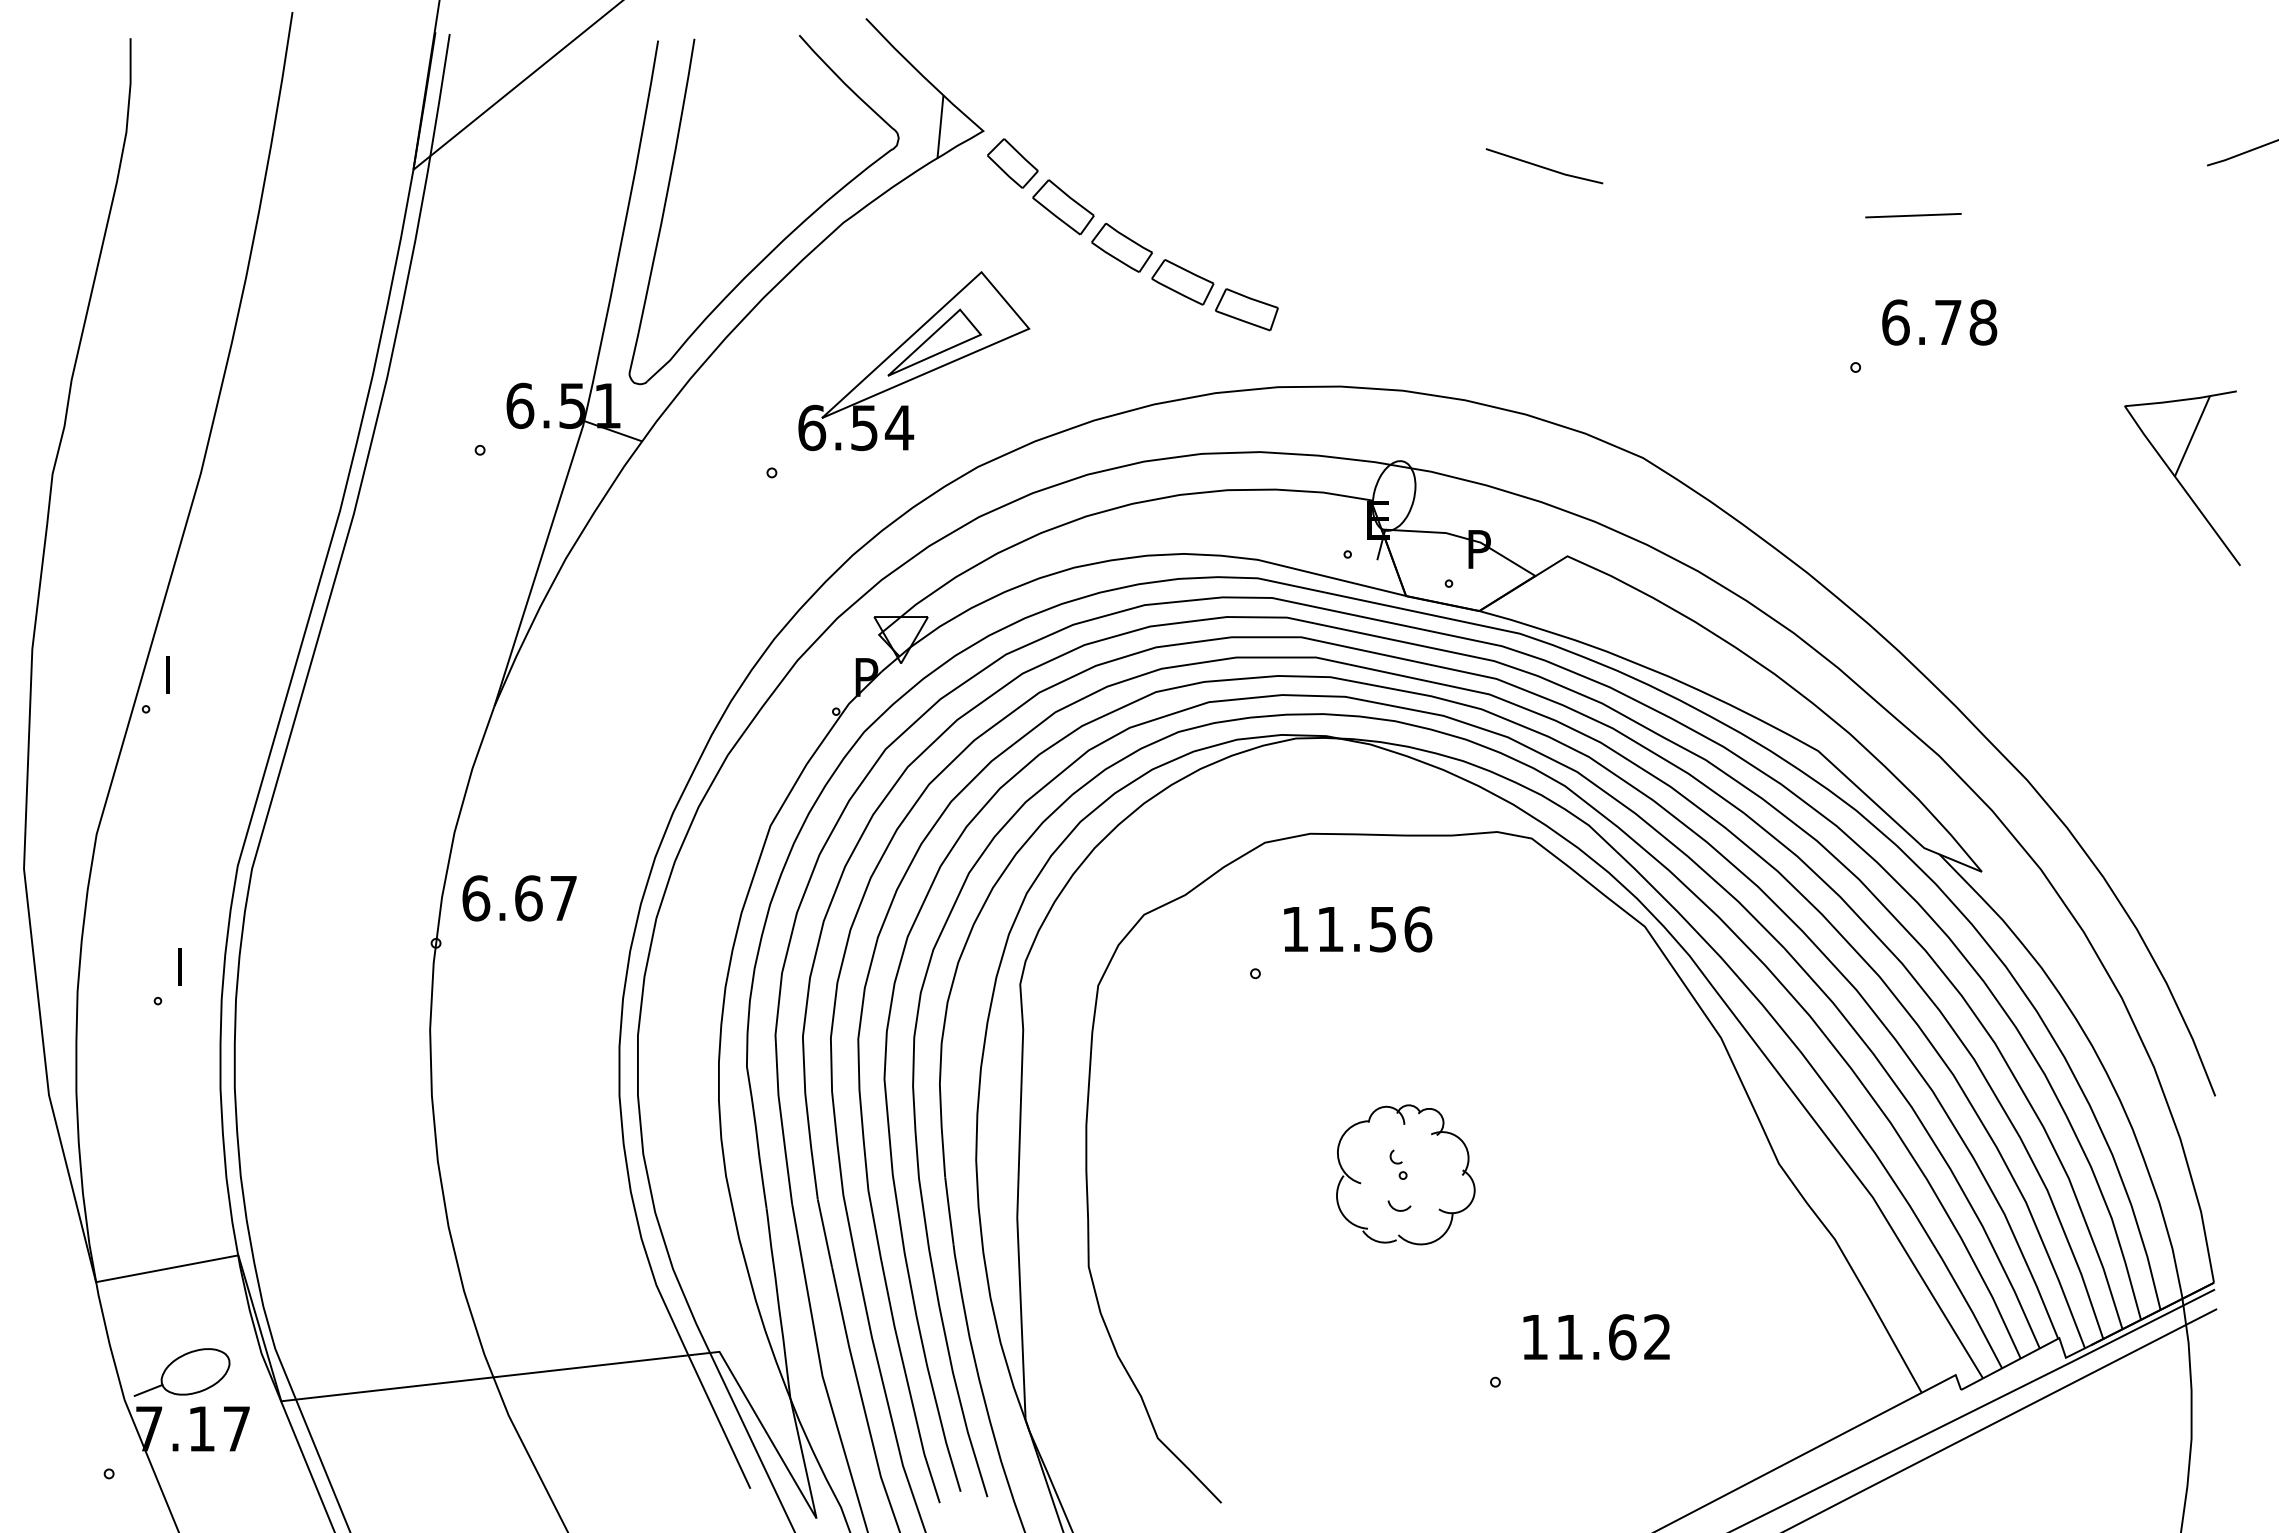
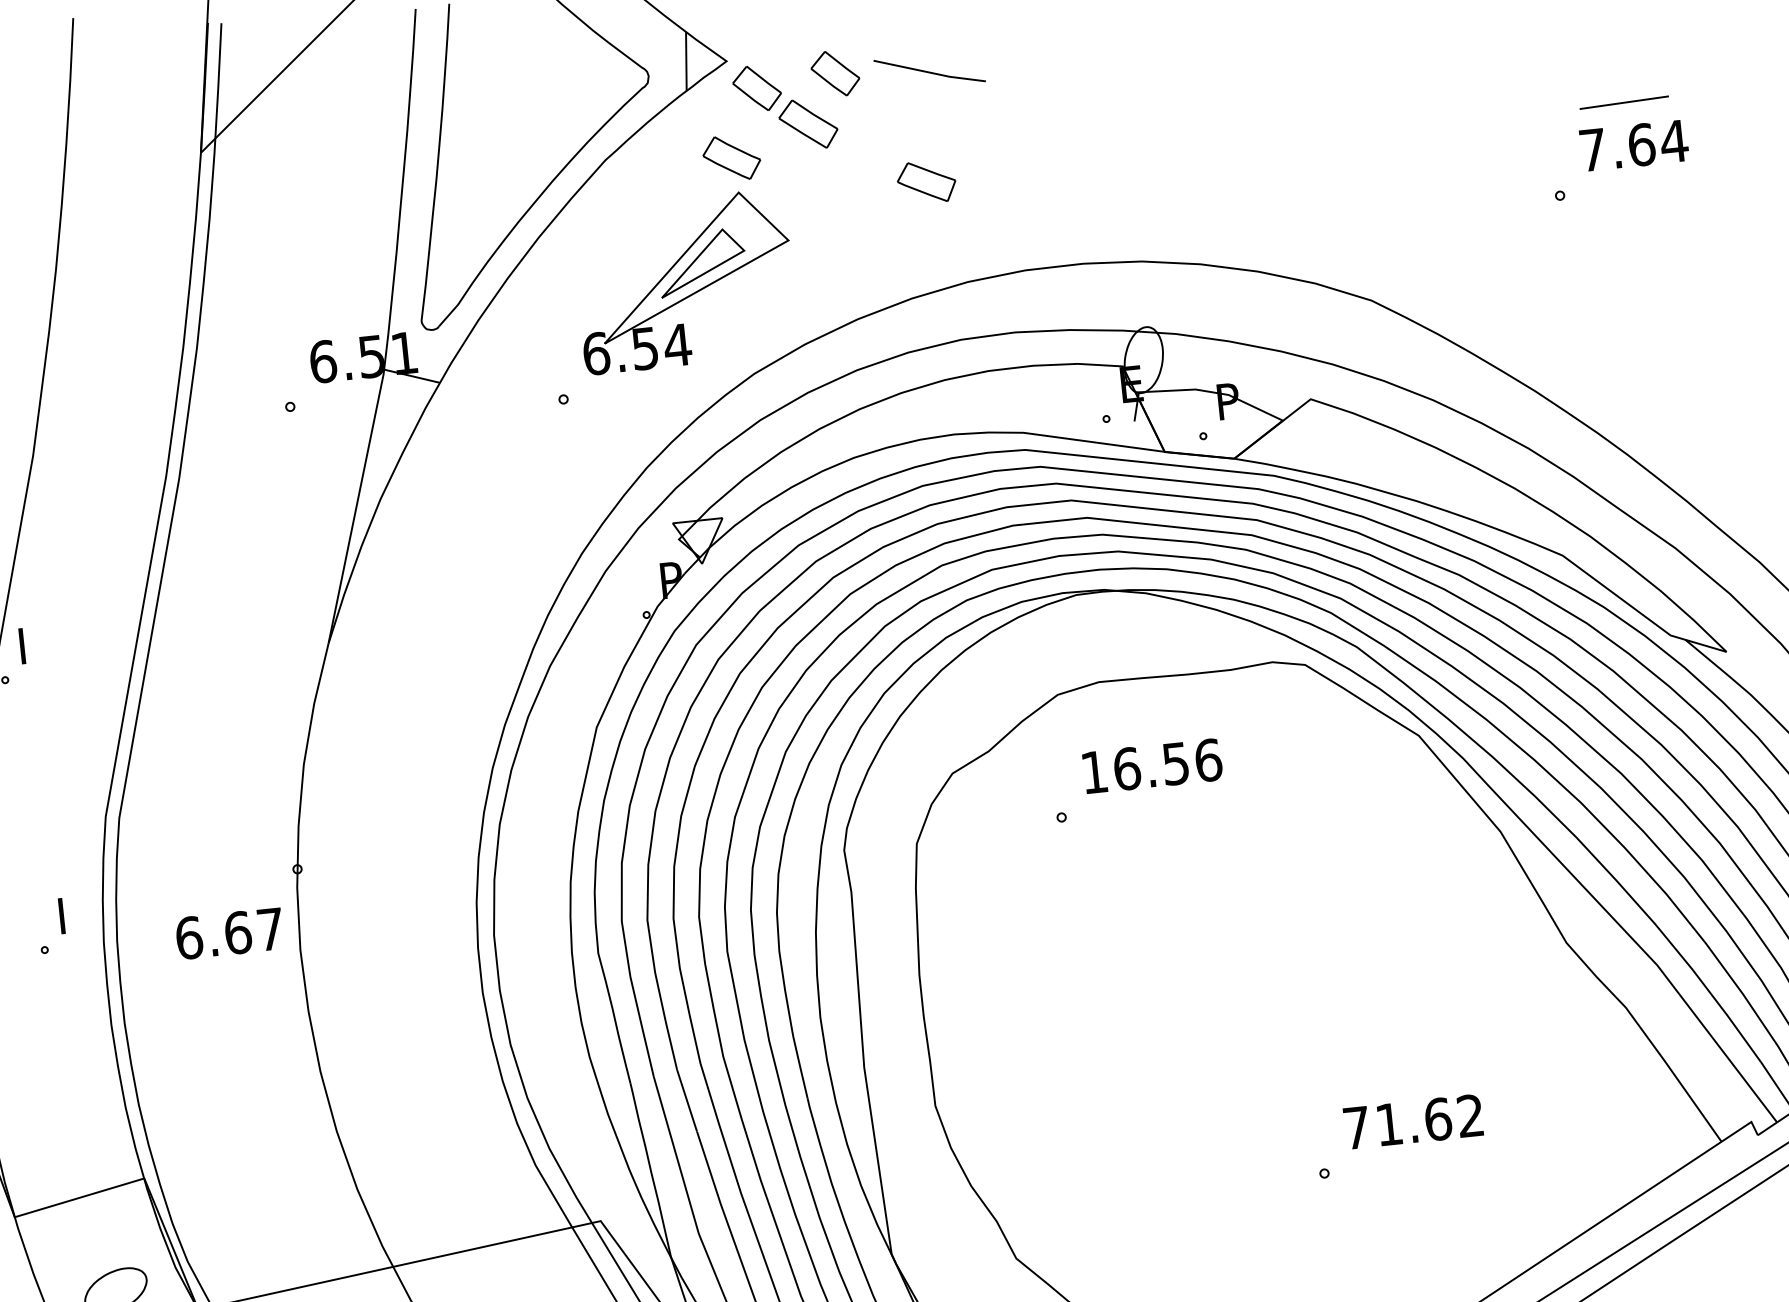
part: (1097, 156) -> (835, 73), added
line: (1543, 166) -> (928, 71), moved
line: (1913, 215) -> (1624, 102), moved
part: (1121, 247) -> (731, 157), moved
part: (1246, 309) -> (988, 201), removed
text: (1939, 322) -> (1633, 145), 6.78 -> 7.64
text: (519, 898) -> (229, 933), moved
text: (1330, 929) -> (1127, 769), 11.56 -> 16.56
part: (1405, 1174) -> (1220, 989), removed
text: (1534, 1337) -> (1356, 1128), 11.62 -> 71.62

